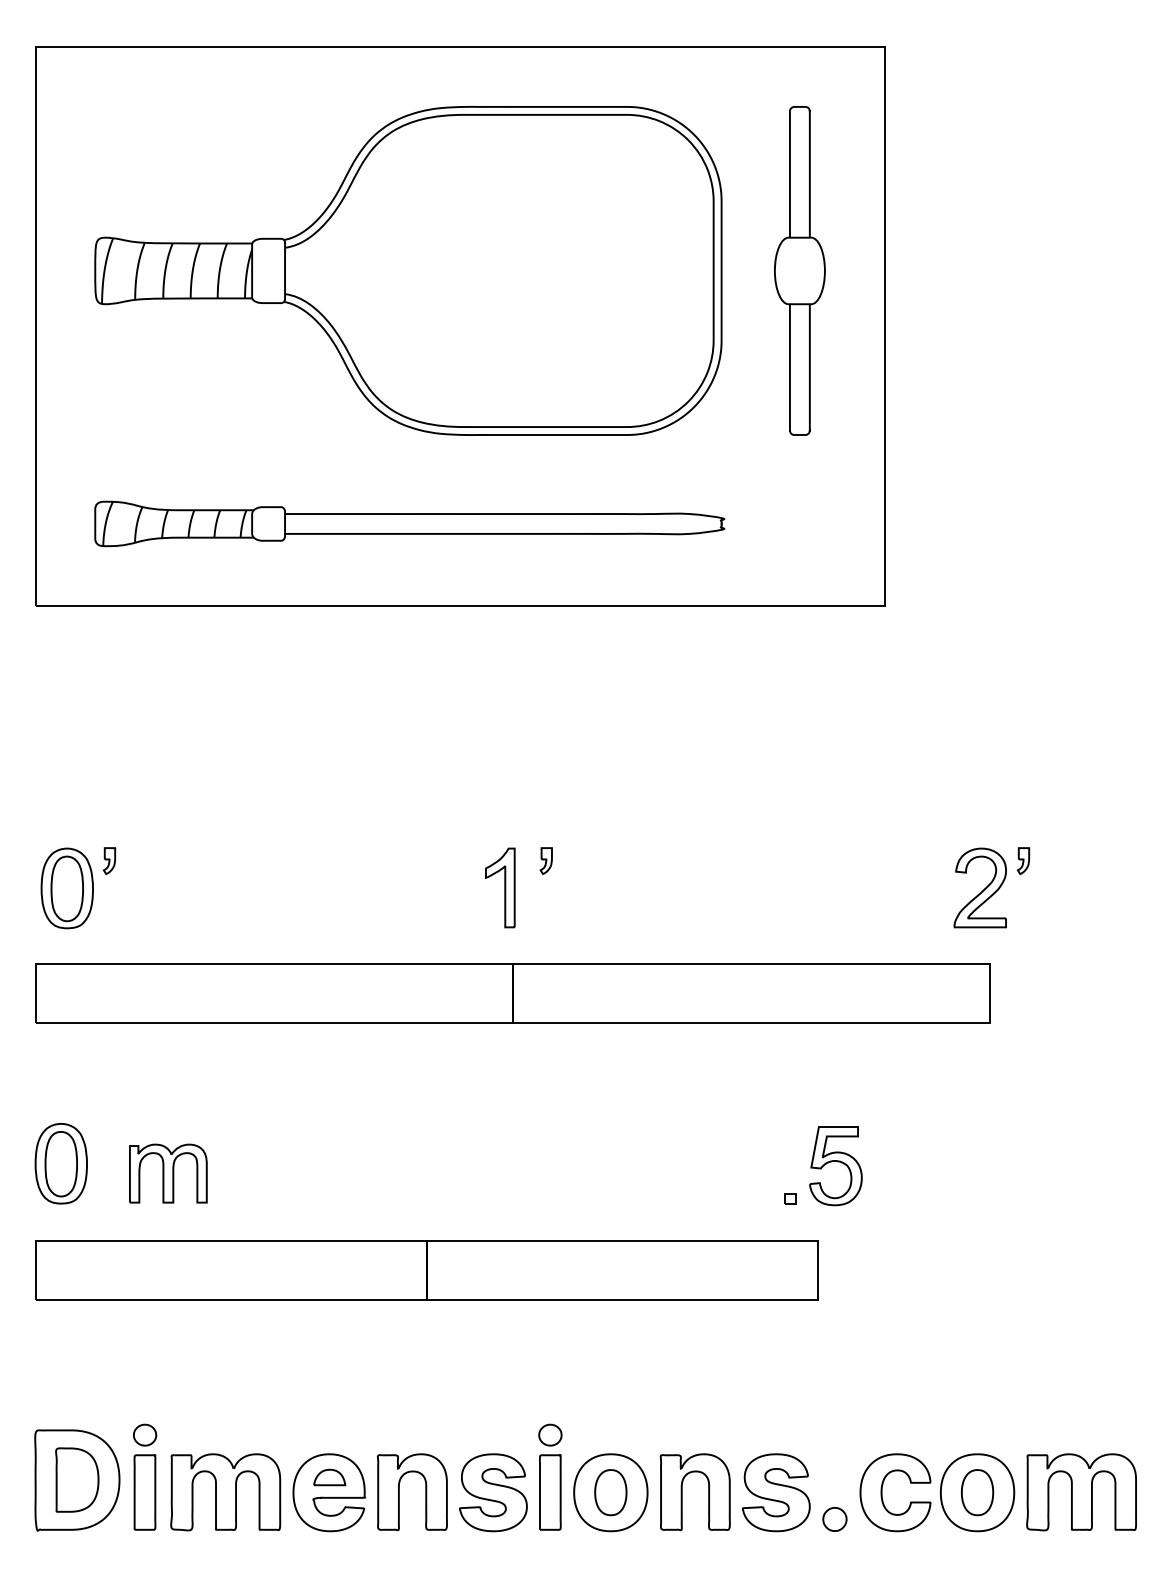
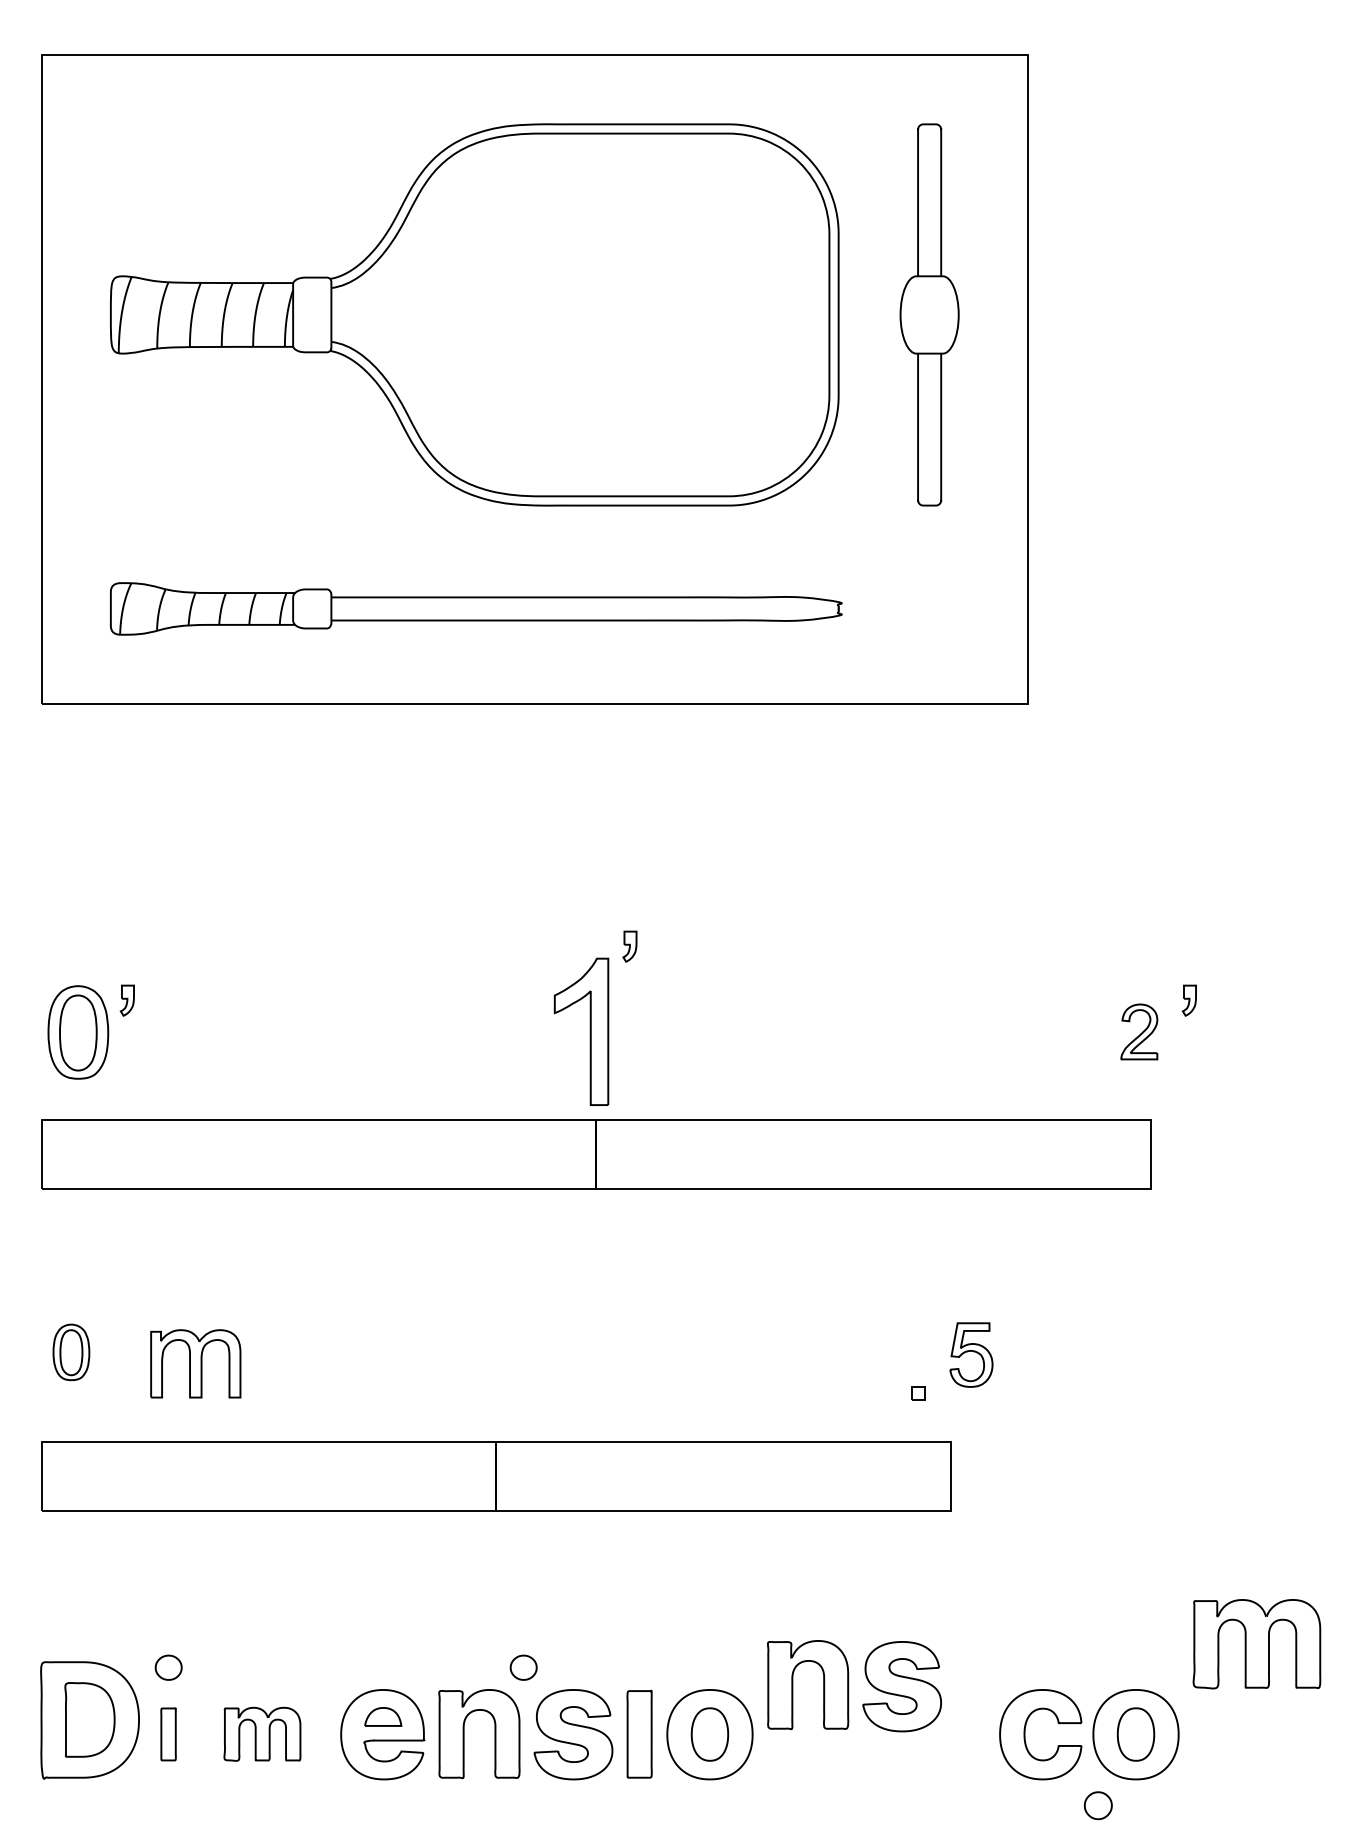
part: (545, 860) -> (629, 946), moved
part: (500, 887) -> (581, 1031), size x1.6
part: (980, 887) -> (1139, 1031), size x0.6
part: (61, 1163) -> (71, 1352), size x0.6
part: (835, 1165) -> (971, 1354), size x0.7
part: (550, 1434) -> (523, 1667), moved
part: (144, 1492) -> (168, 1734), size x0.6
part: (225, 1492) -> (262, 1734), size x0.6
part: (682, 1492) -> (793, 1685), moved
part: (775, 1492) -> (901, 1686), moved
part: (1081, 1492) -> (1256, 1644), moved
part: (834, 1519) -> (1097, 1805), moved

